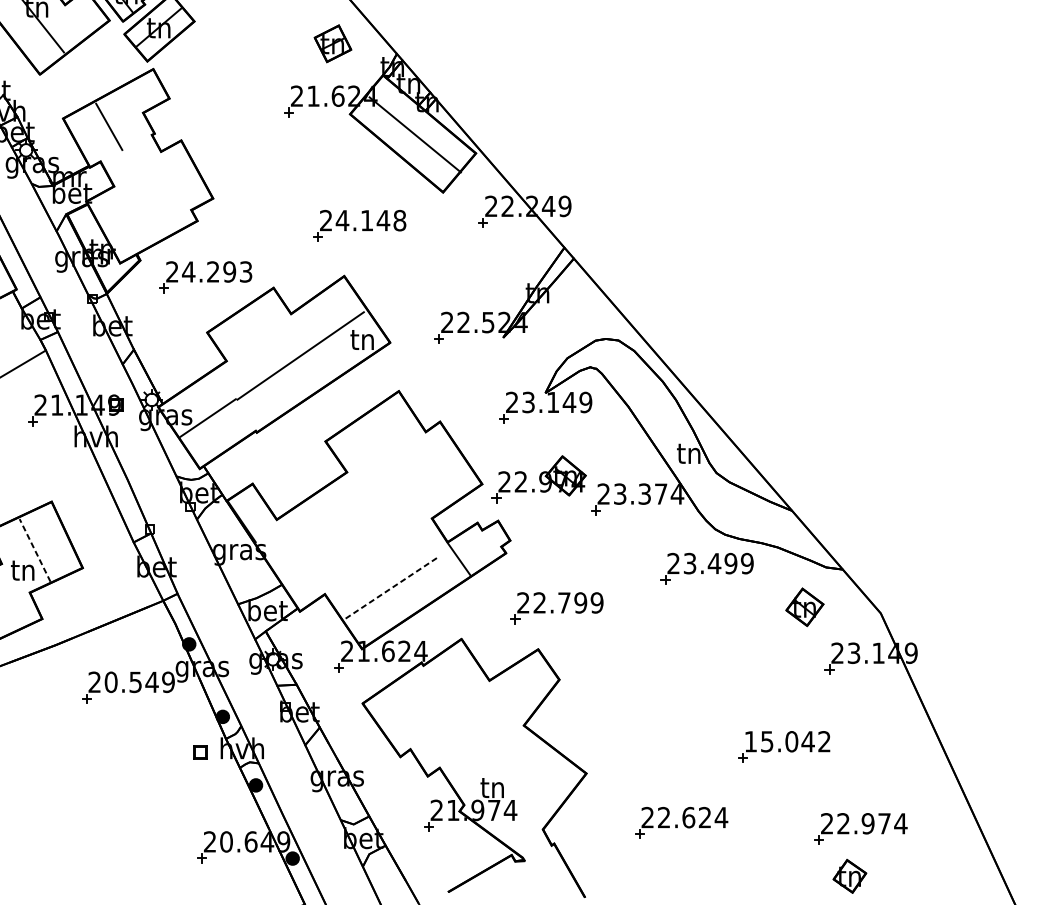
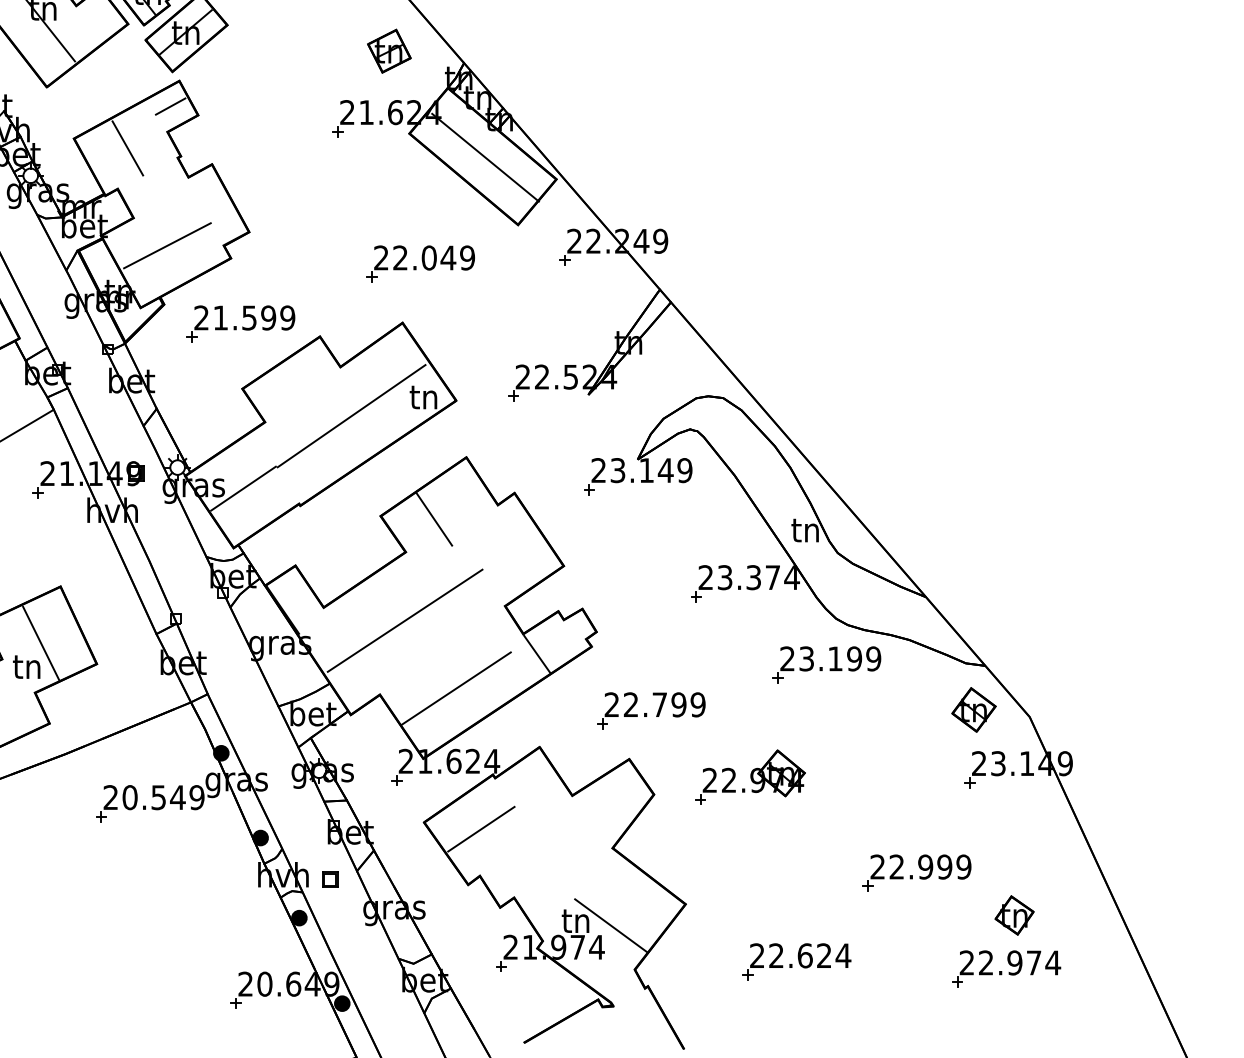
line: (145, 91) -> (170, 106), added
line: (143, 209) -> (167, 245), added
text: (370, 220) -> (433, 257), 24.148 -> 22.049
text: (216, 271) -> (253, 317), 24.293 -> 21.599
line: (371, 443) -> (434, 518), added
part: (539, 478) -> (750, 776), moved
line: (345, 530) -> (404, 620), added
line: (35, 550) -> (41, 643), dashed -> solid
text: (714, 563) -> (835, 658), 23.499 -> 23.199
line: (389, 588) -> (455, 688), dashed -> solid
part: (804, 606) -> (973, 709), moved
line: (411, 708) -> (481, 828), added
text: (787, 741) -> (920, 866), 15.042 -> 22.999
part: (200, 752) -> (330, 879), moved
line: (523, 791) -> (611, 925), added
part: (849, 876) -> (1014, 915), moved

